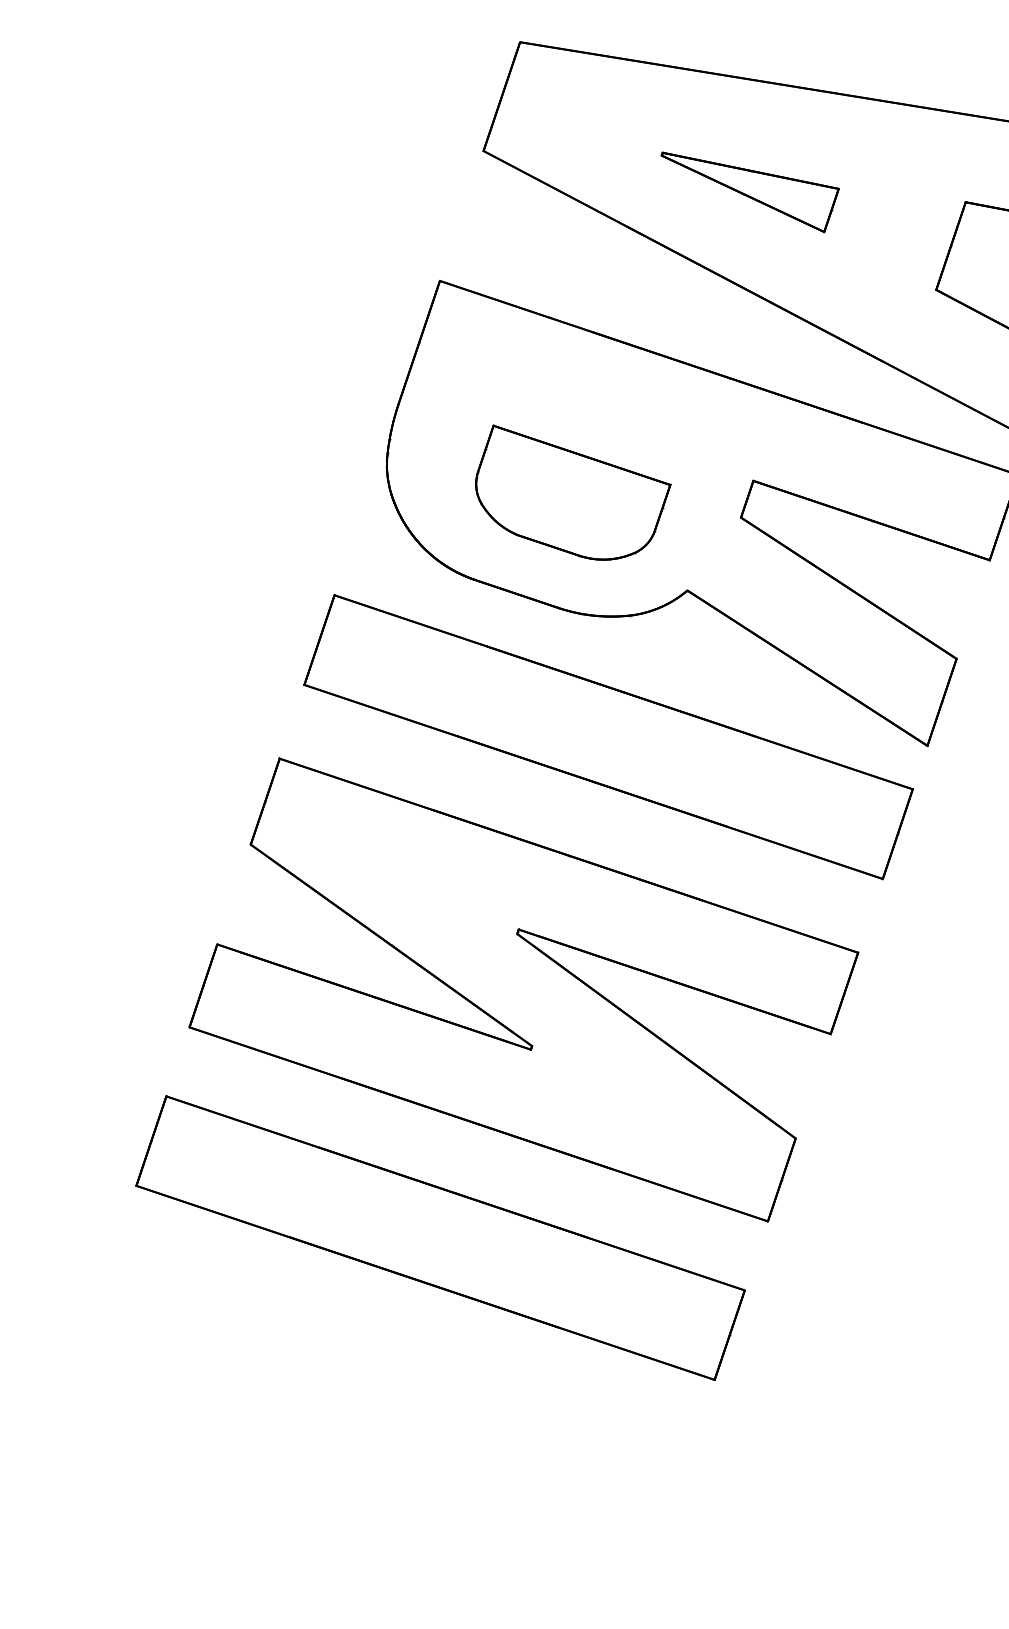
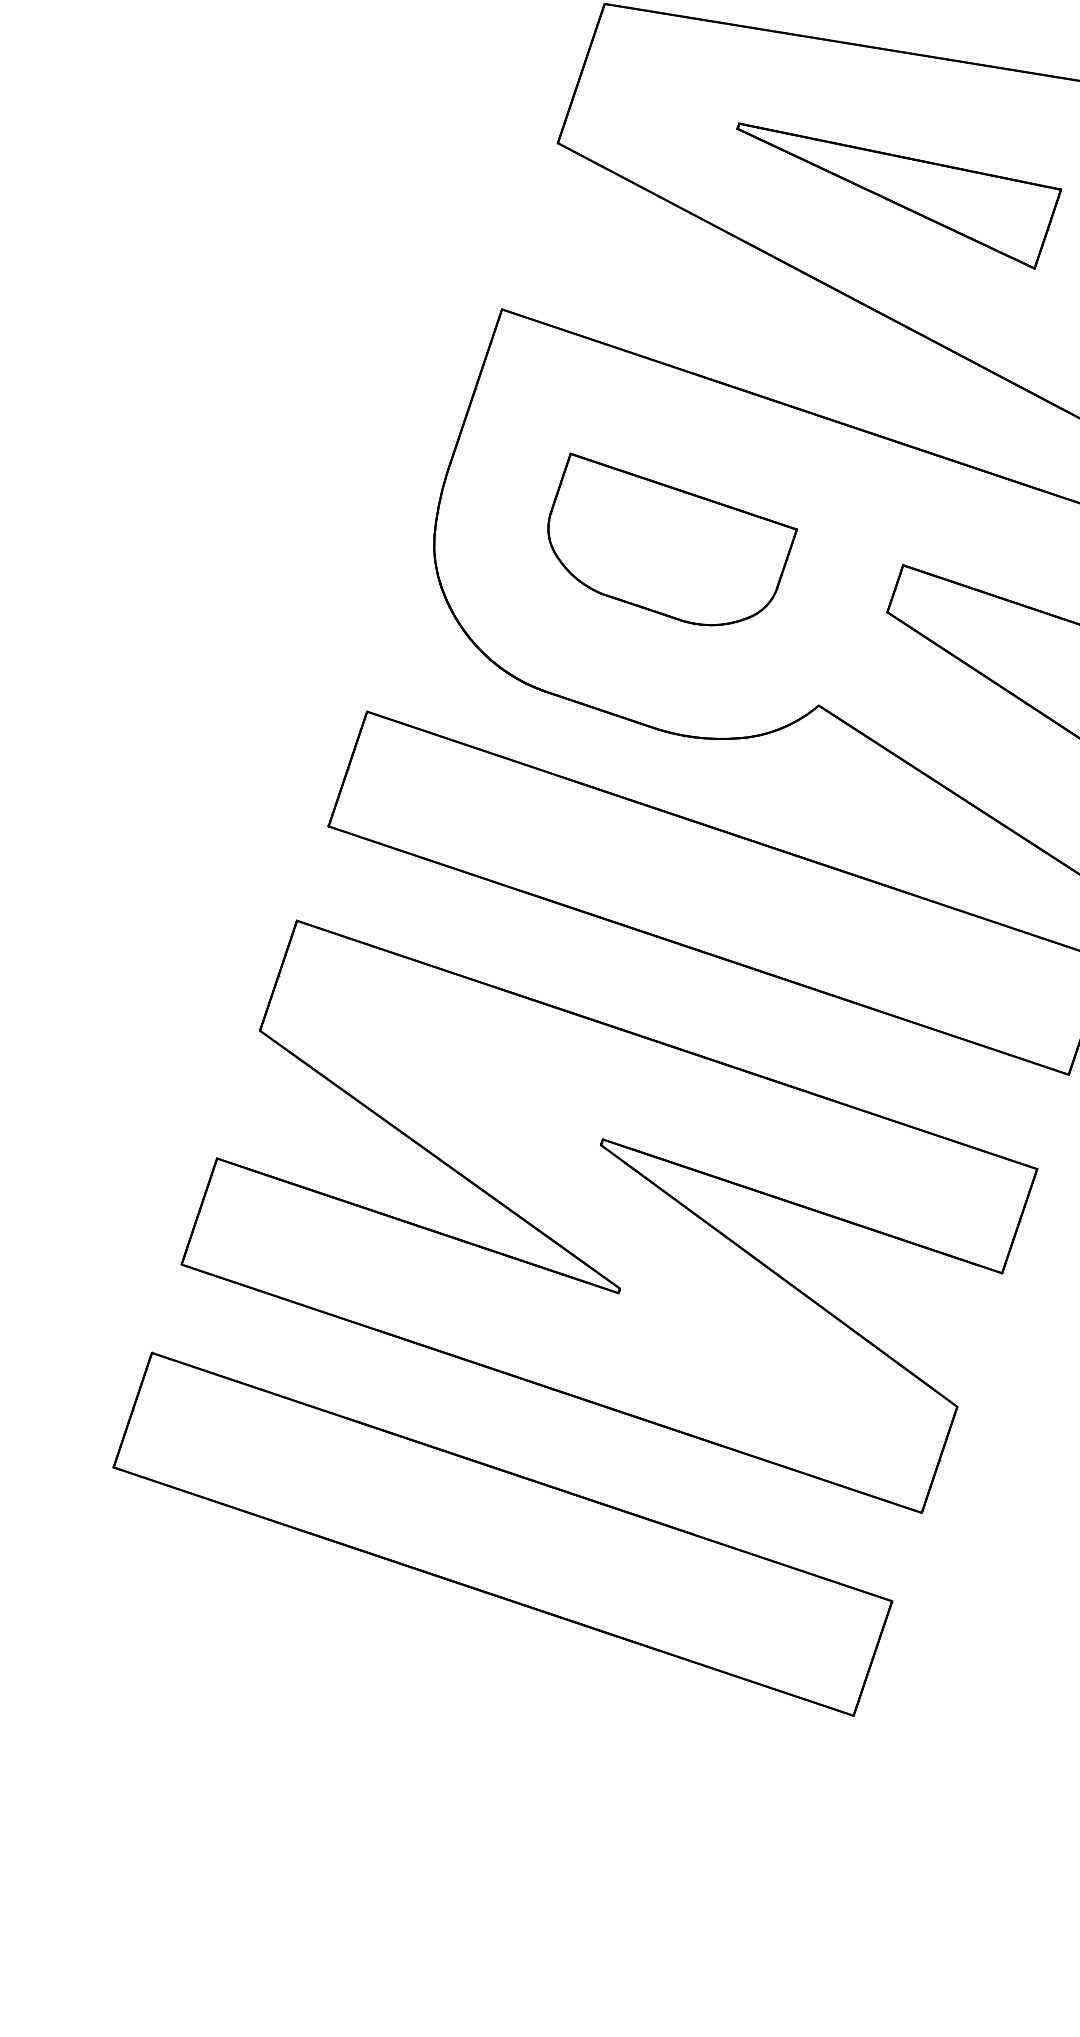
part: (749, 192) -> (898, 196), size x1.43
part: (573, 492) -> (672, 539), moved

